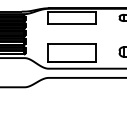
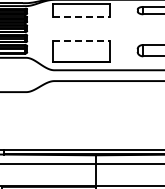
line: (72, 23) -> (82, 17), solid -> dashed
line: (72, 43) -> (82, 40), solid -> dashed

